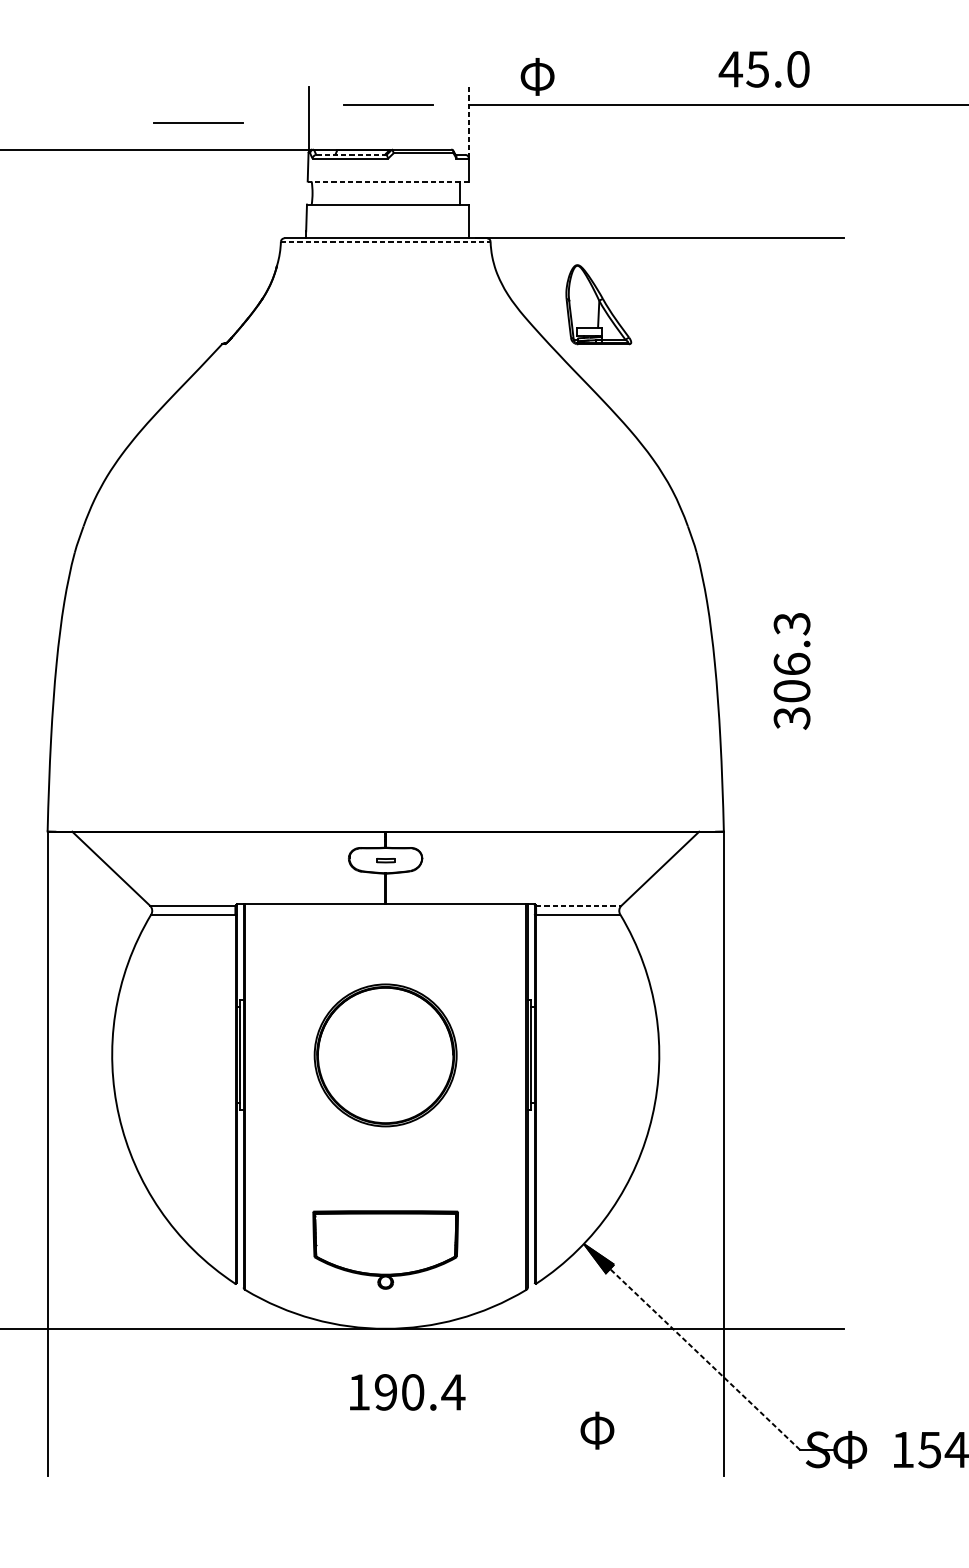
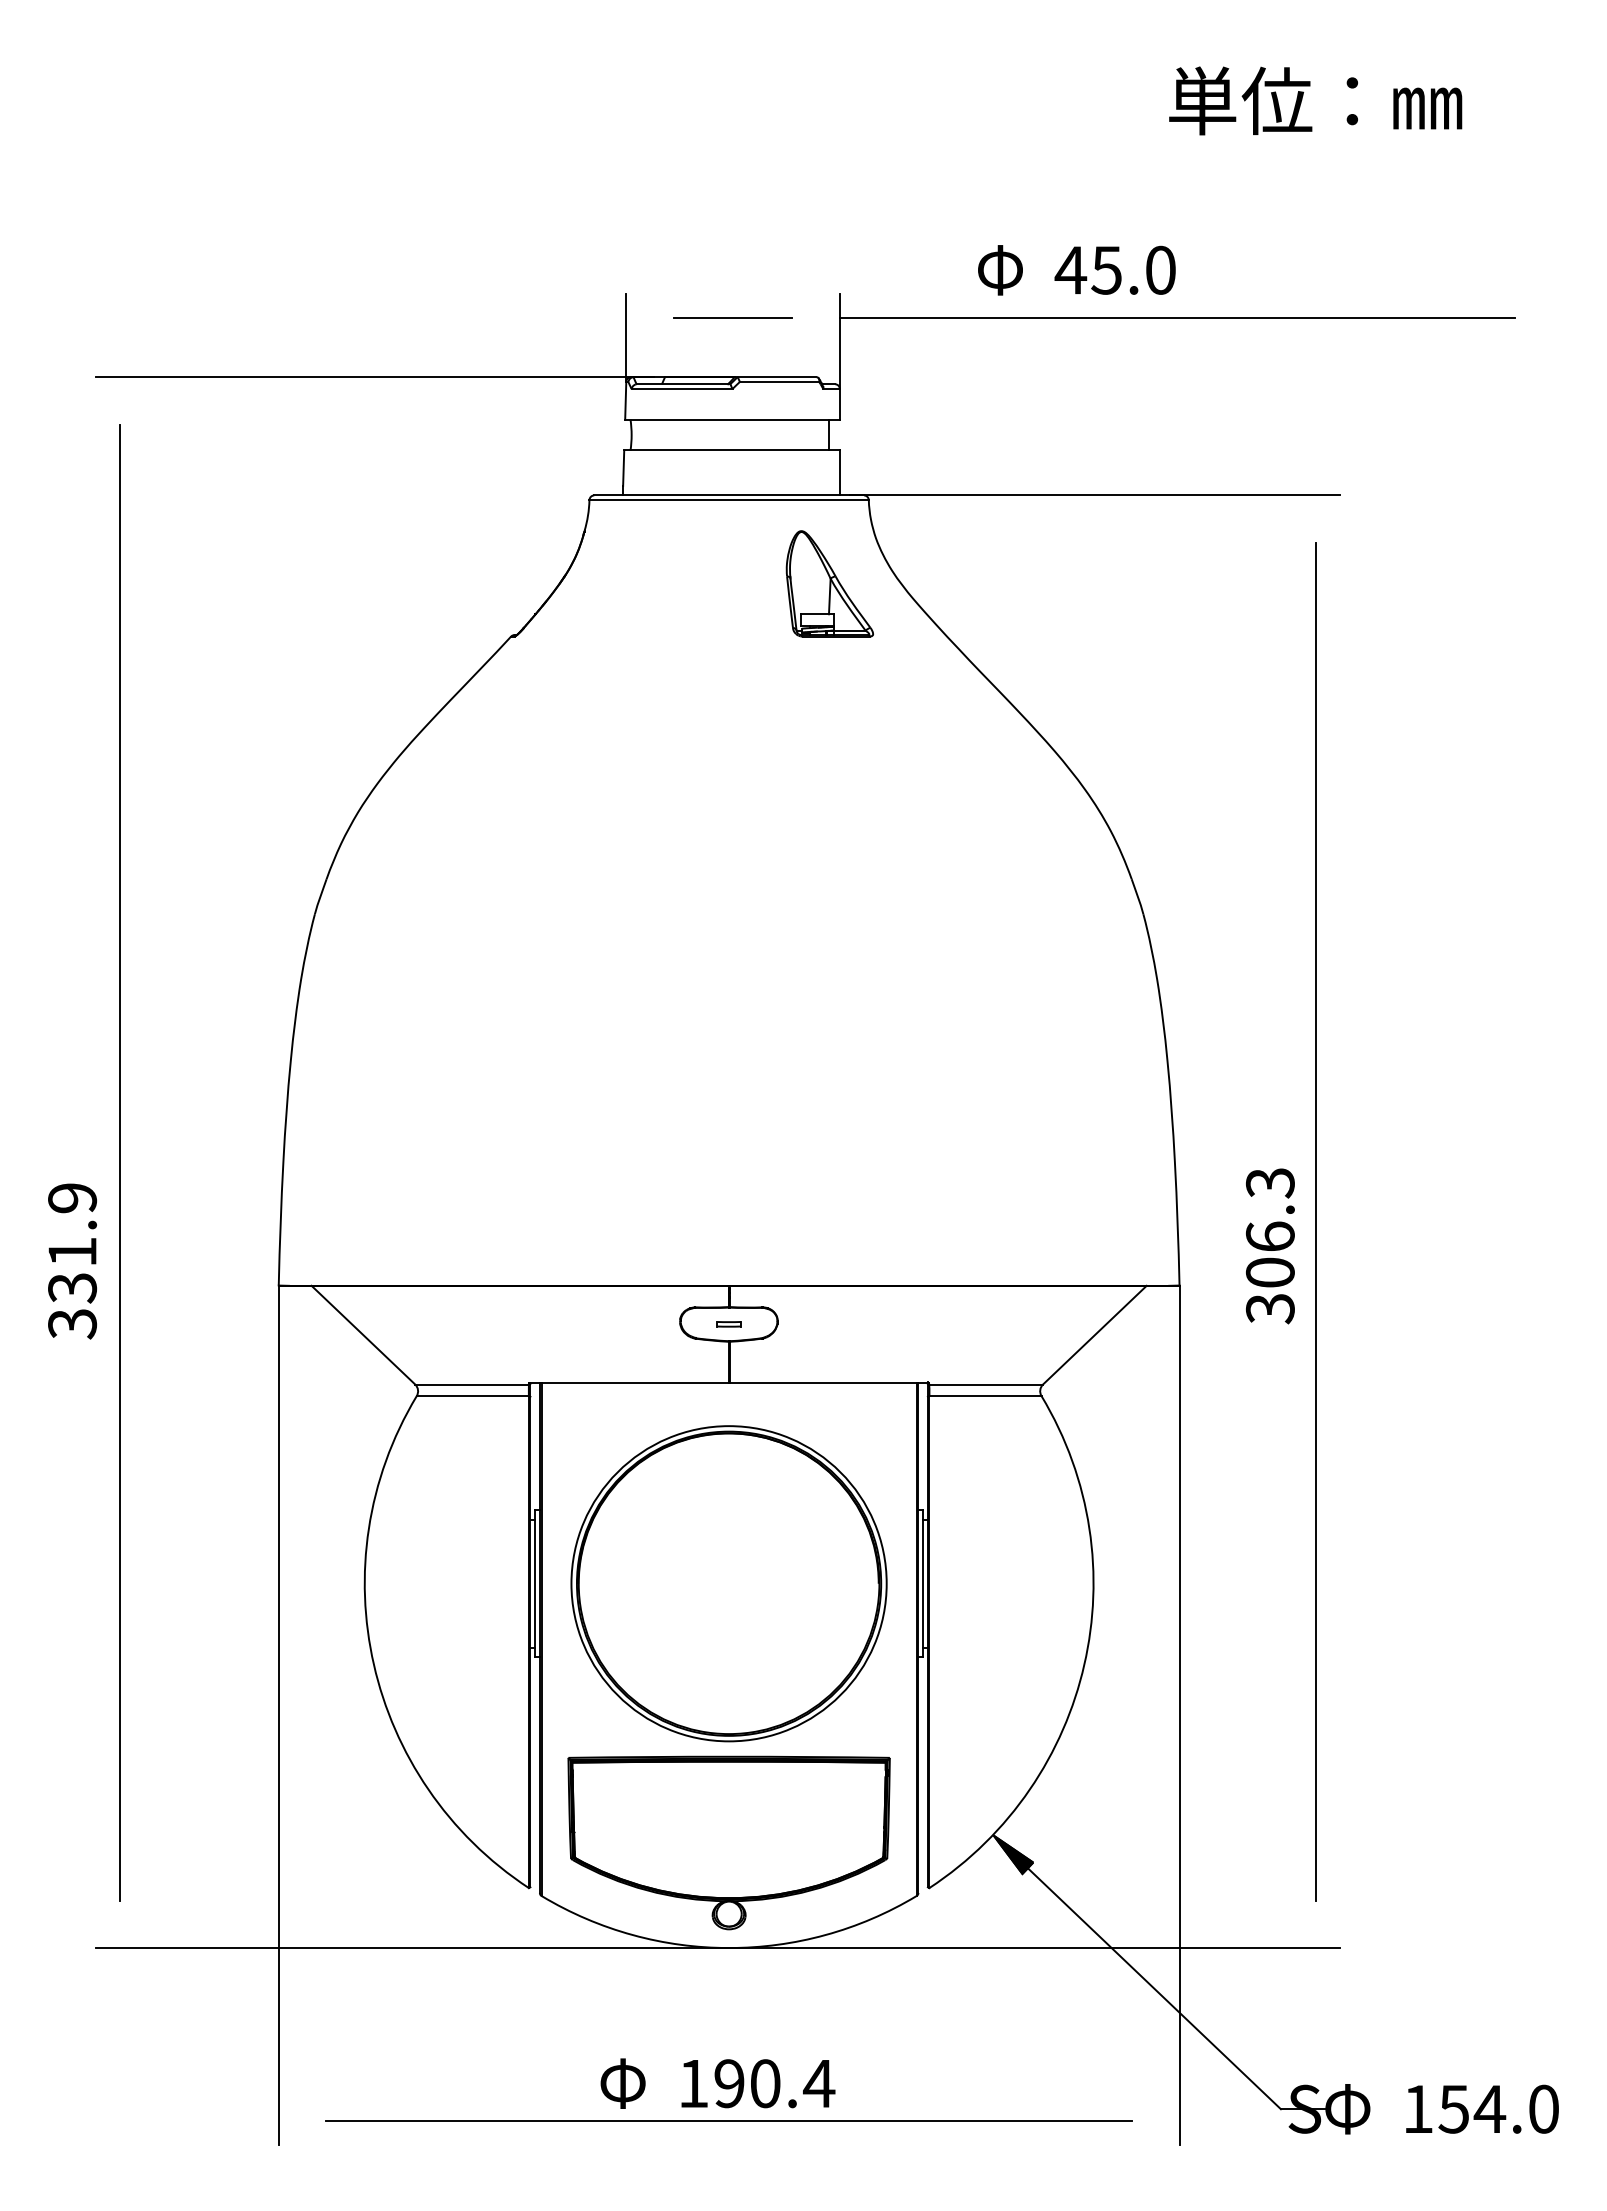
text: (763, 68) -> (1114, 269), moved
text: (537, 77) -> (1000, 270), moved
line: (198, 122) -> (479, 341), removed
line: (468, 122) -> (839, 341), dashed -> solid
line: (351, 155) -> (683, 384), dashed -> solid
line: (388, 181) -> (732, 419), dashed -> solid
line: (386, 242) -> (729, 500), dashed -> solid
part: (598, 304) -> (829, 583), moved
text: (792, 671) -> (1270, 1246), moved
line: (826, 783) -> (1316, 1221), added
line: (578, 905) -> (986, 1384), dashed -> solid
part: (385, 1055) -> (728, 1583), size x1.67
part: (385, 1249) -> (728, 1842), size x1.67
line: (705, 1359) -> (1154, 1988), dashed -> solid
text: (407, 1392) -> (758, 2083), moved
text: (596, 1430) -> (622, 2083), moved
line: (386, 1458) -> (729, 2120), added

